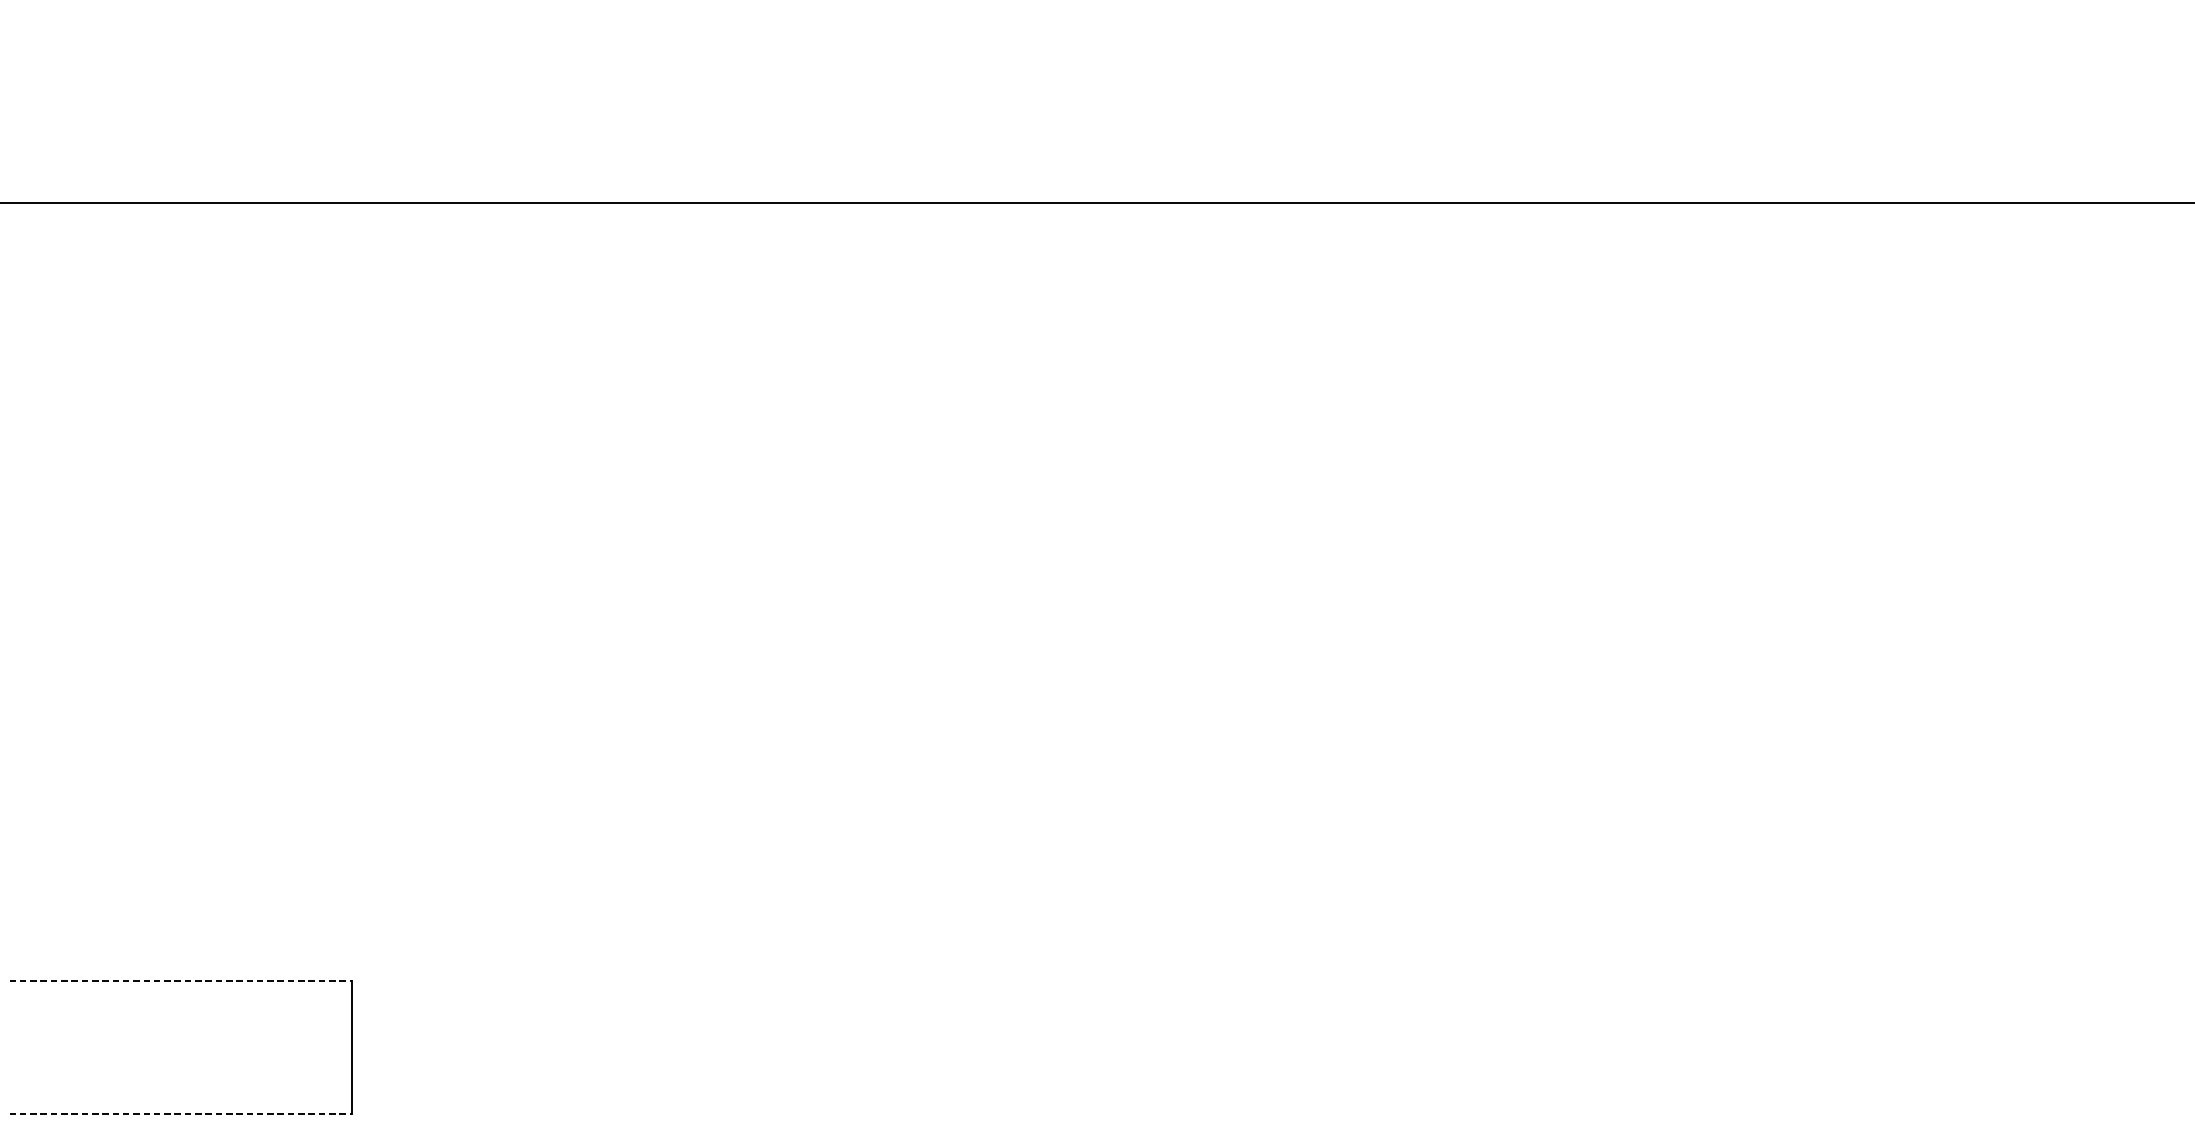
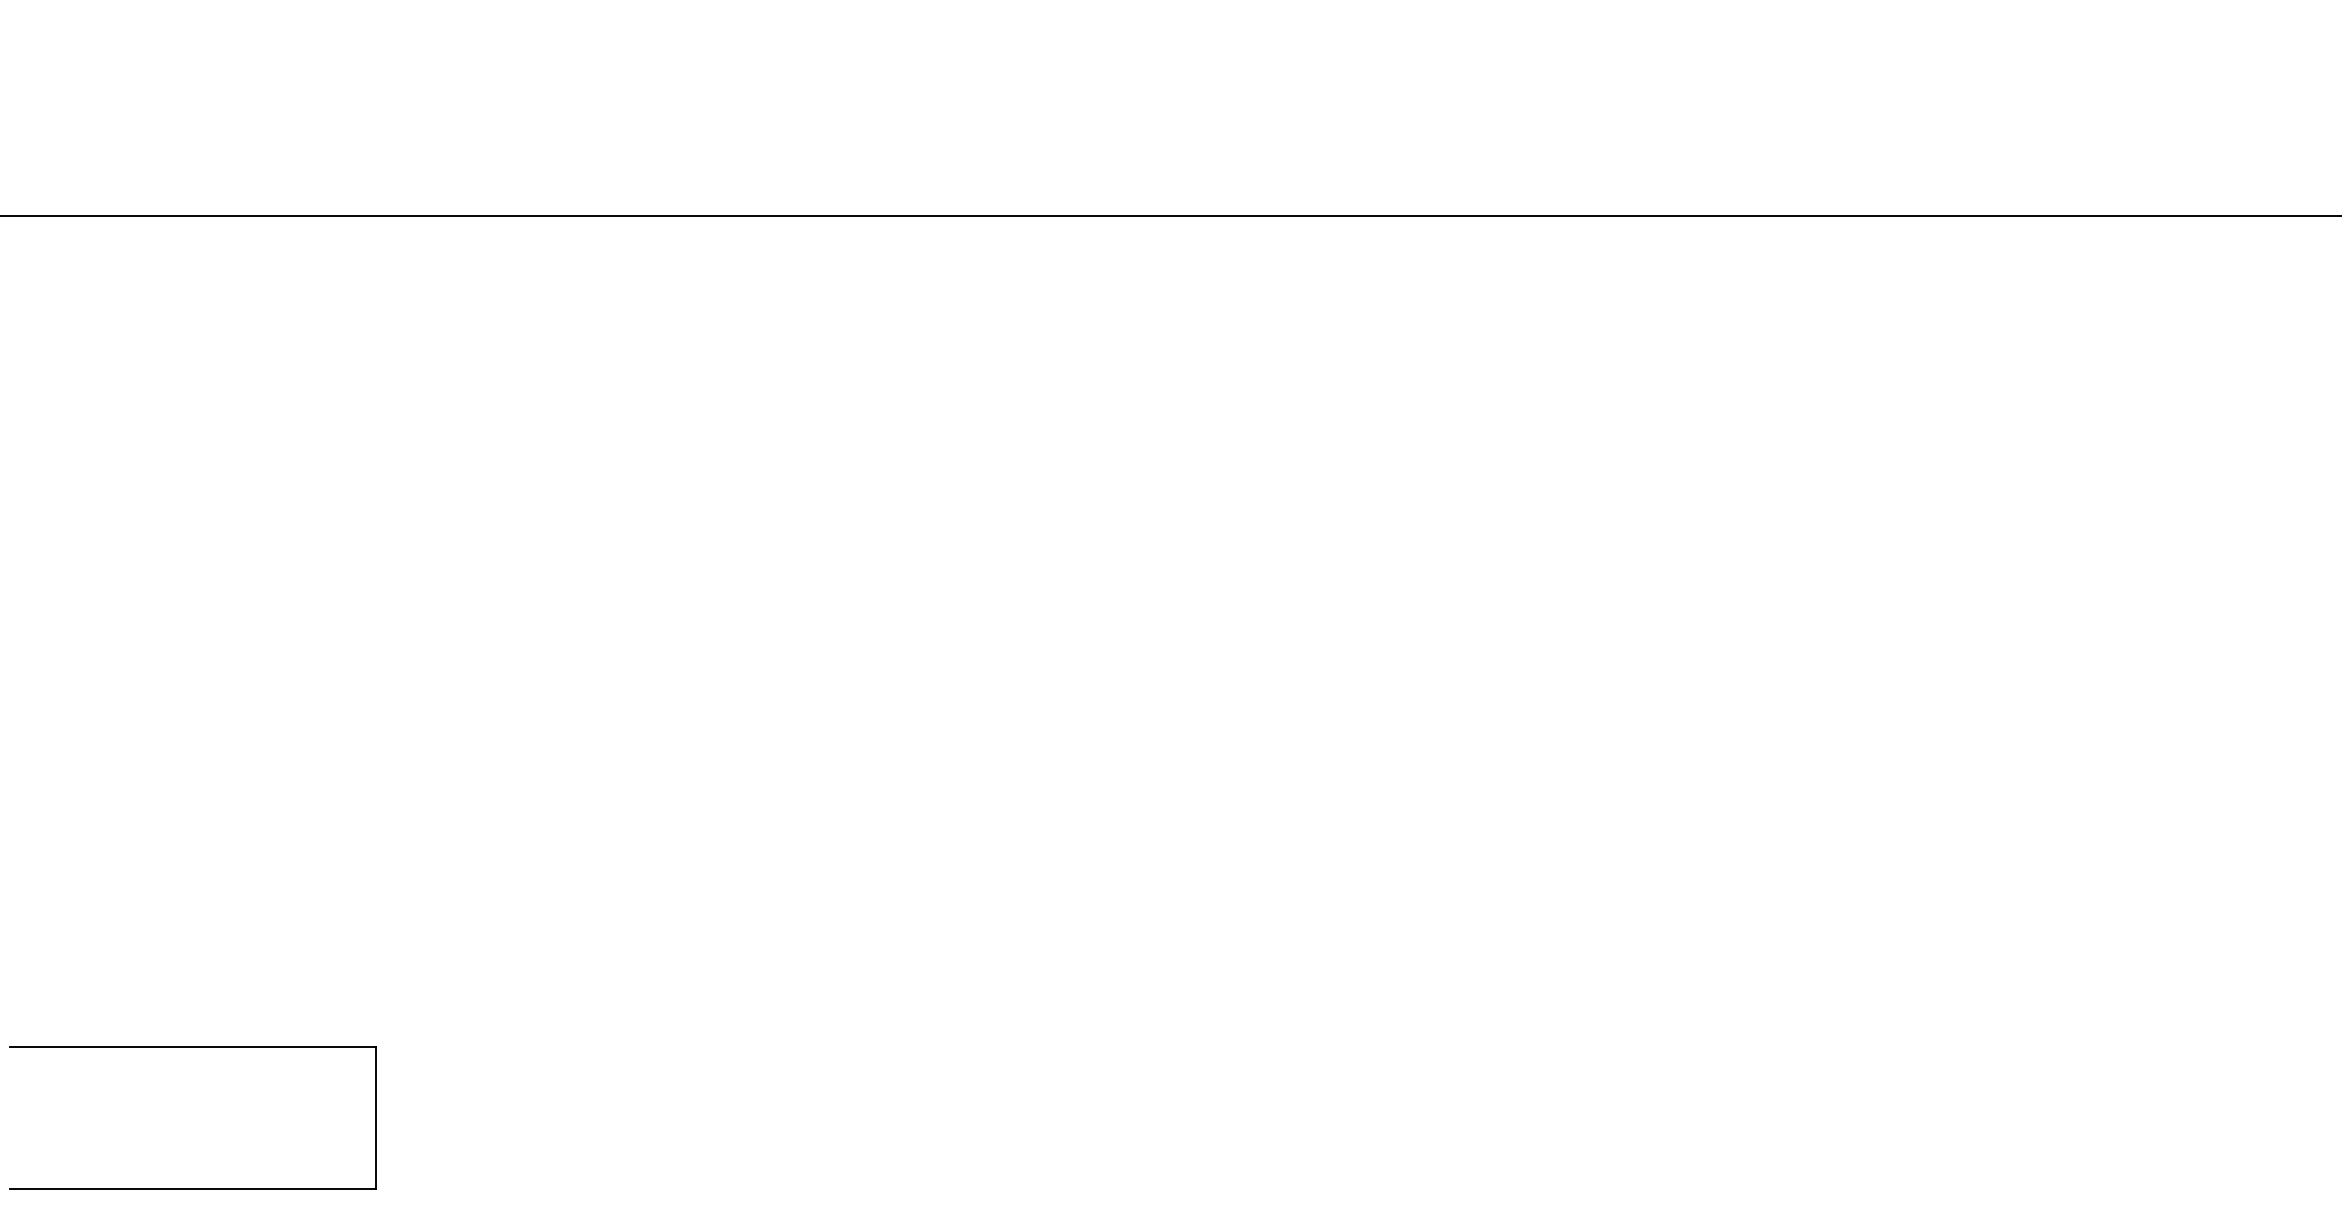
line: (180, 980) -> (192, 1046), dashed -> solid
line: (180, 1114) -> (192, 1189), dashed -> solid

